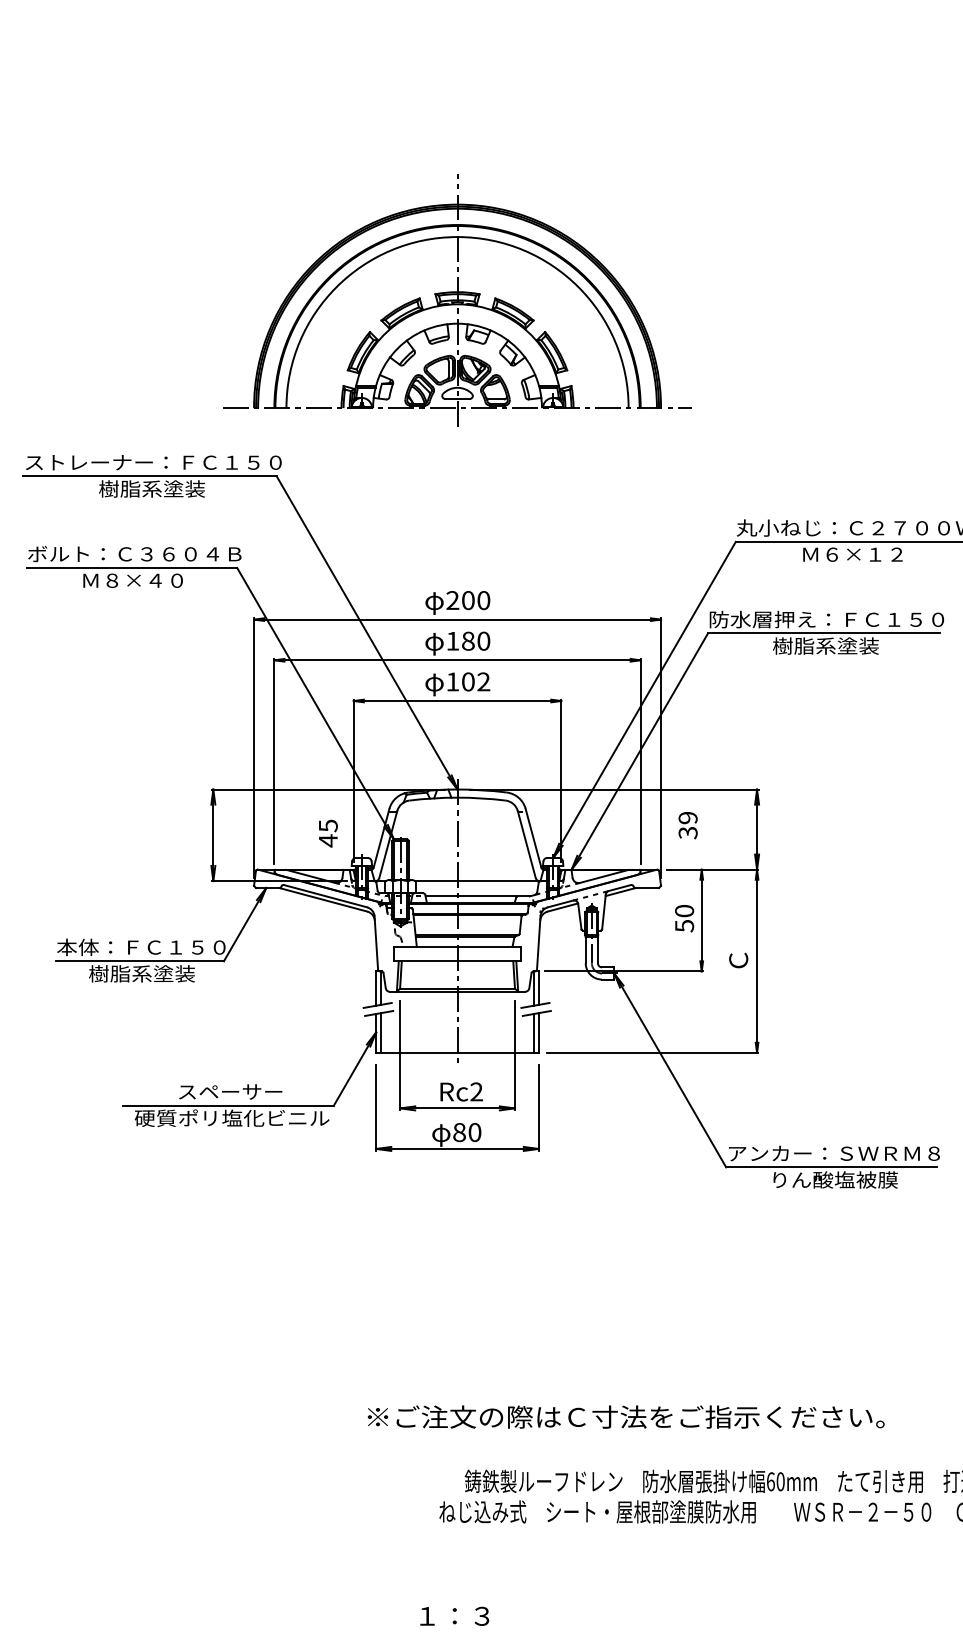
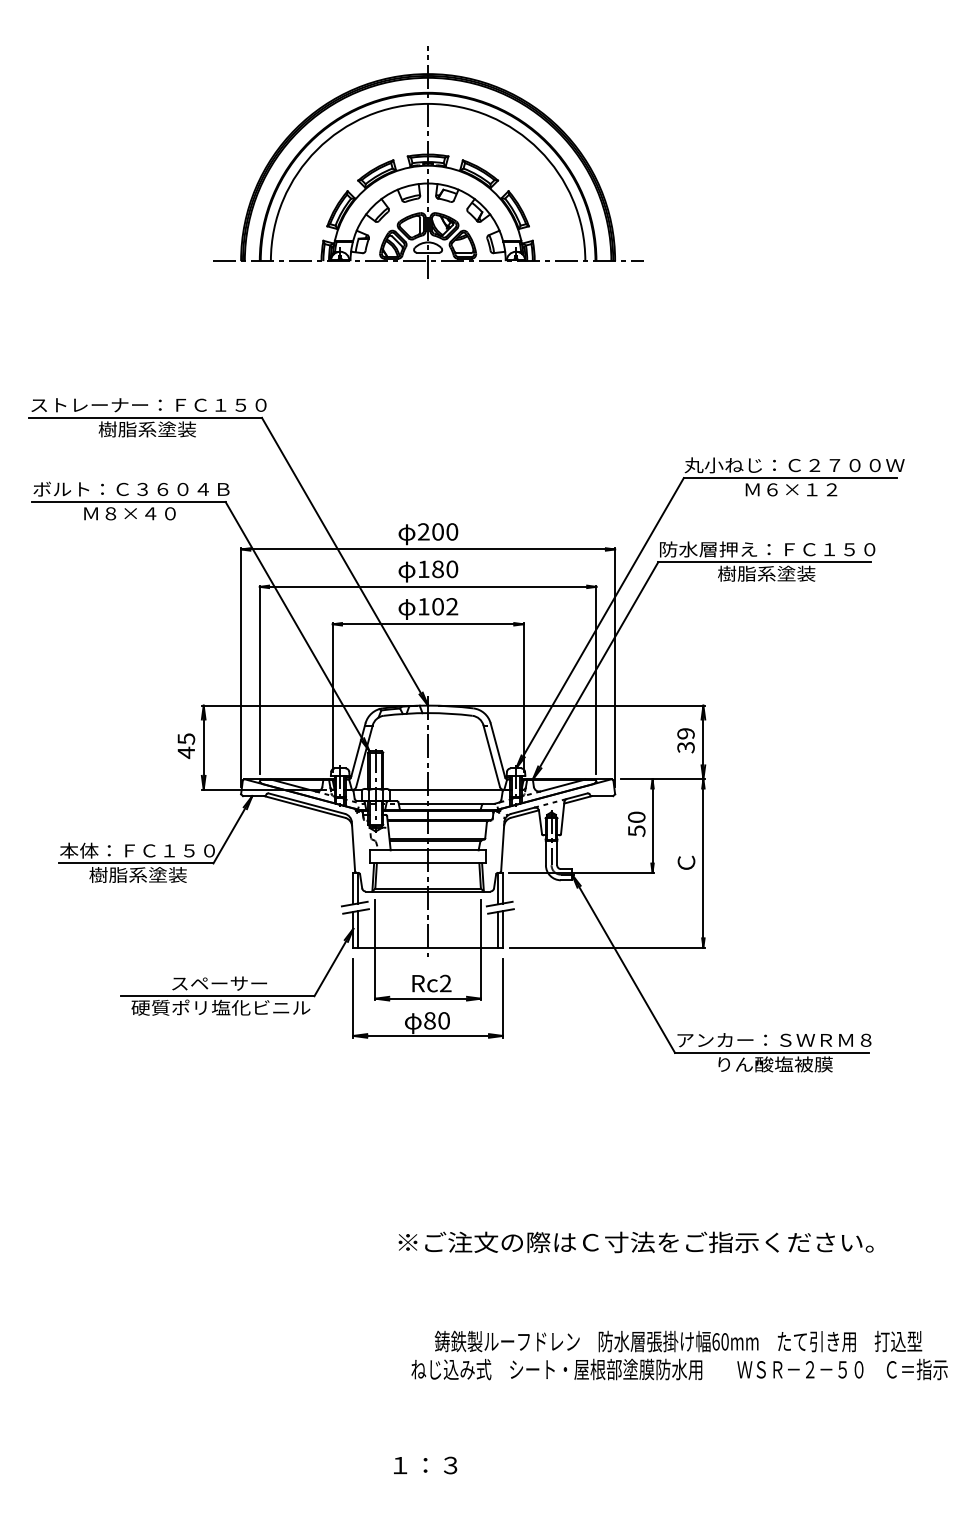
part: (457, 300) -> (428, 162), moved
text: (687, 825) -> (685, 740), moved
text: (328, 833) -> (186, 746), moved
text: (625, 1417) -> (635, 1242), moved

